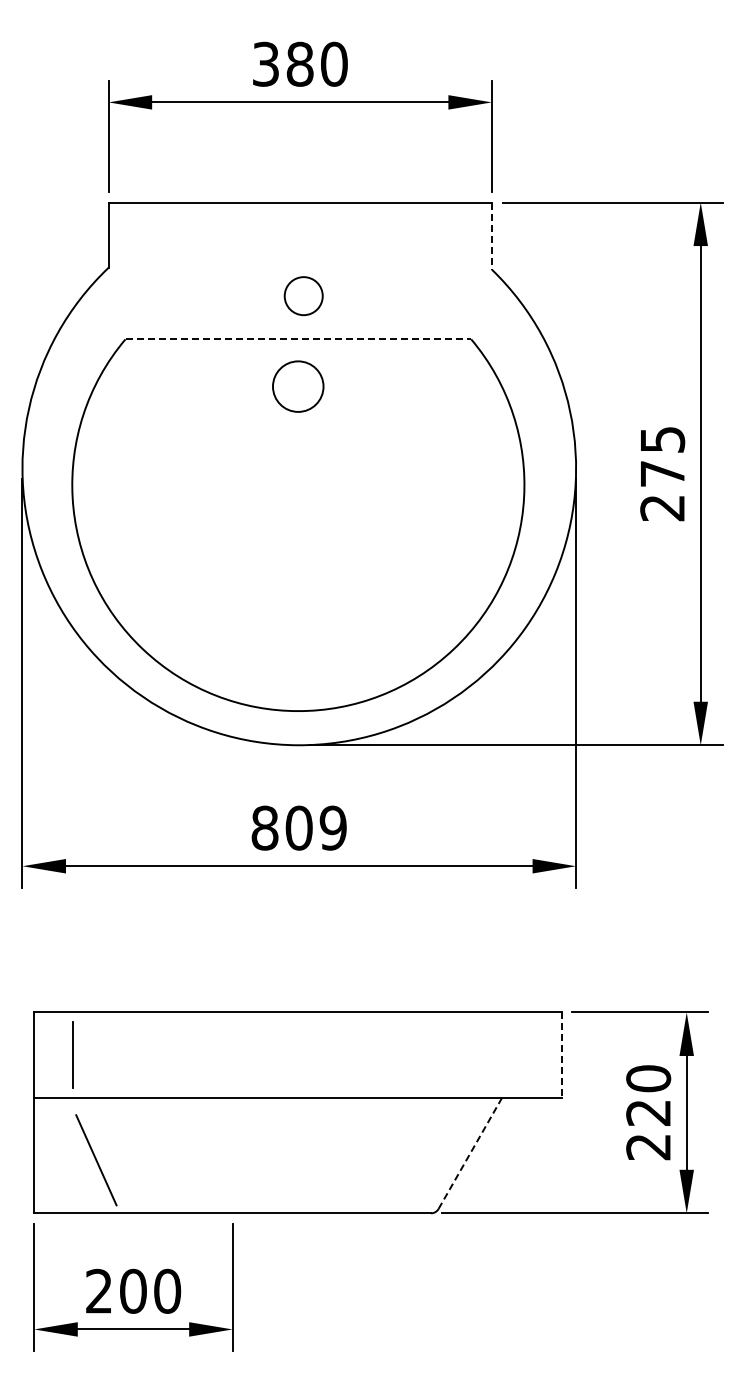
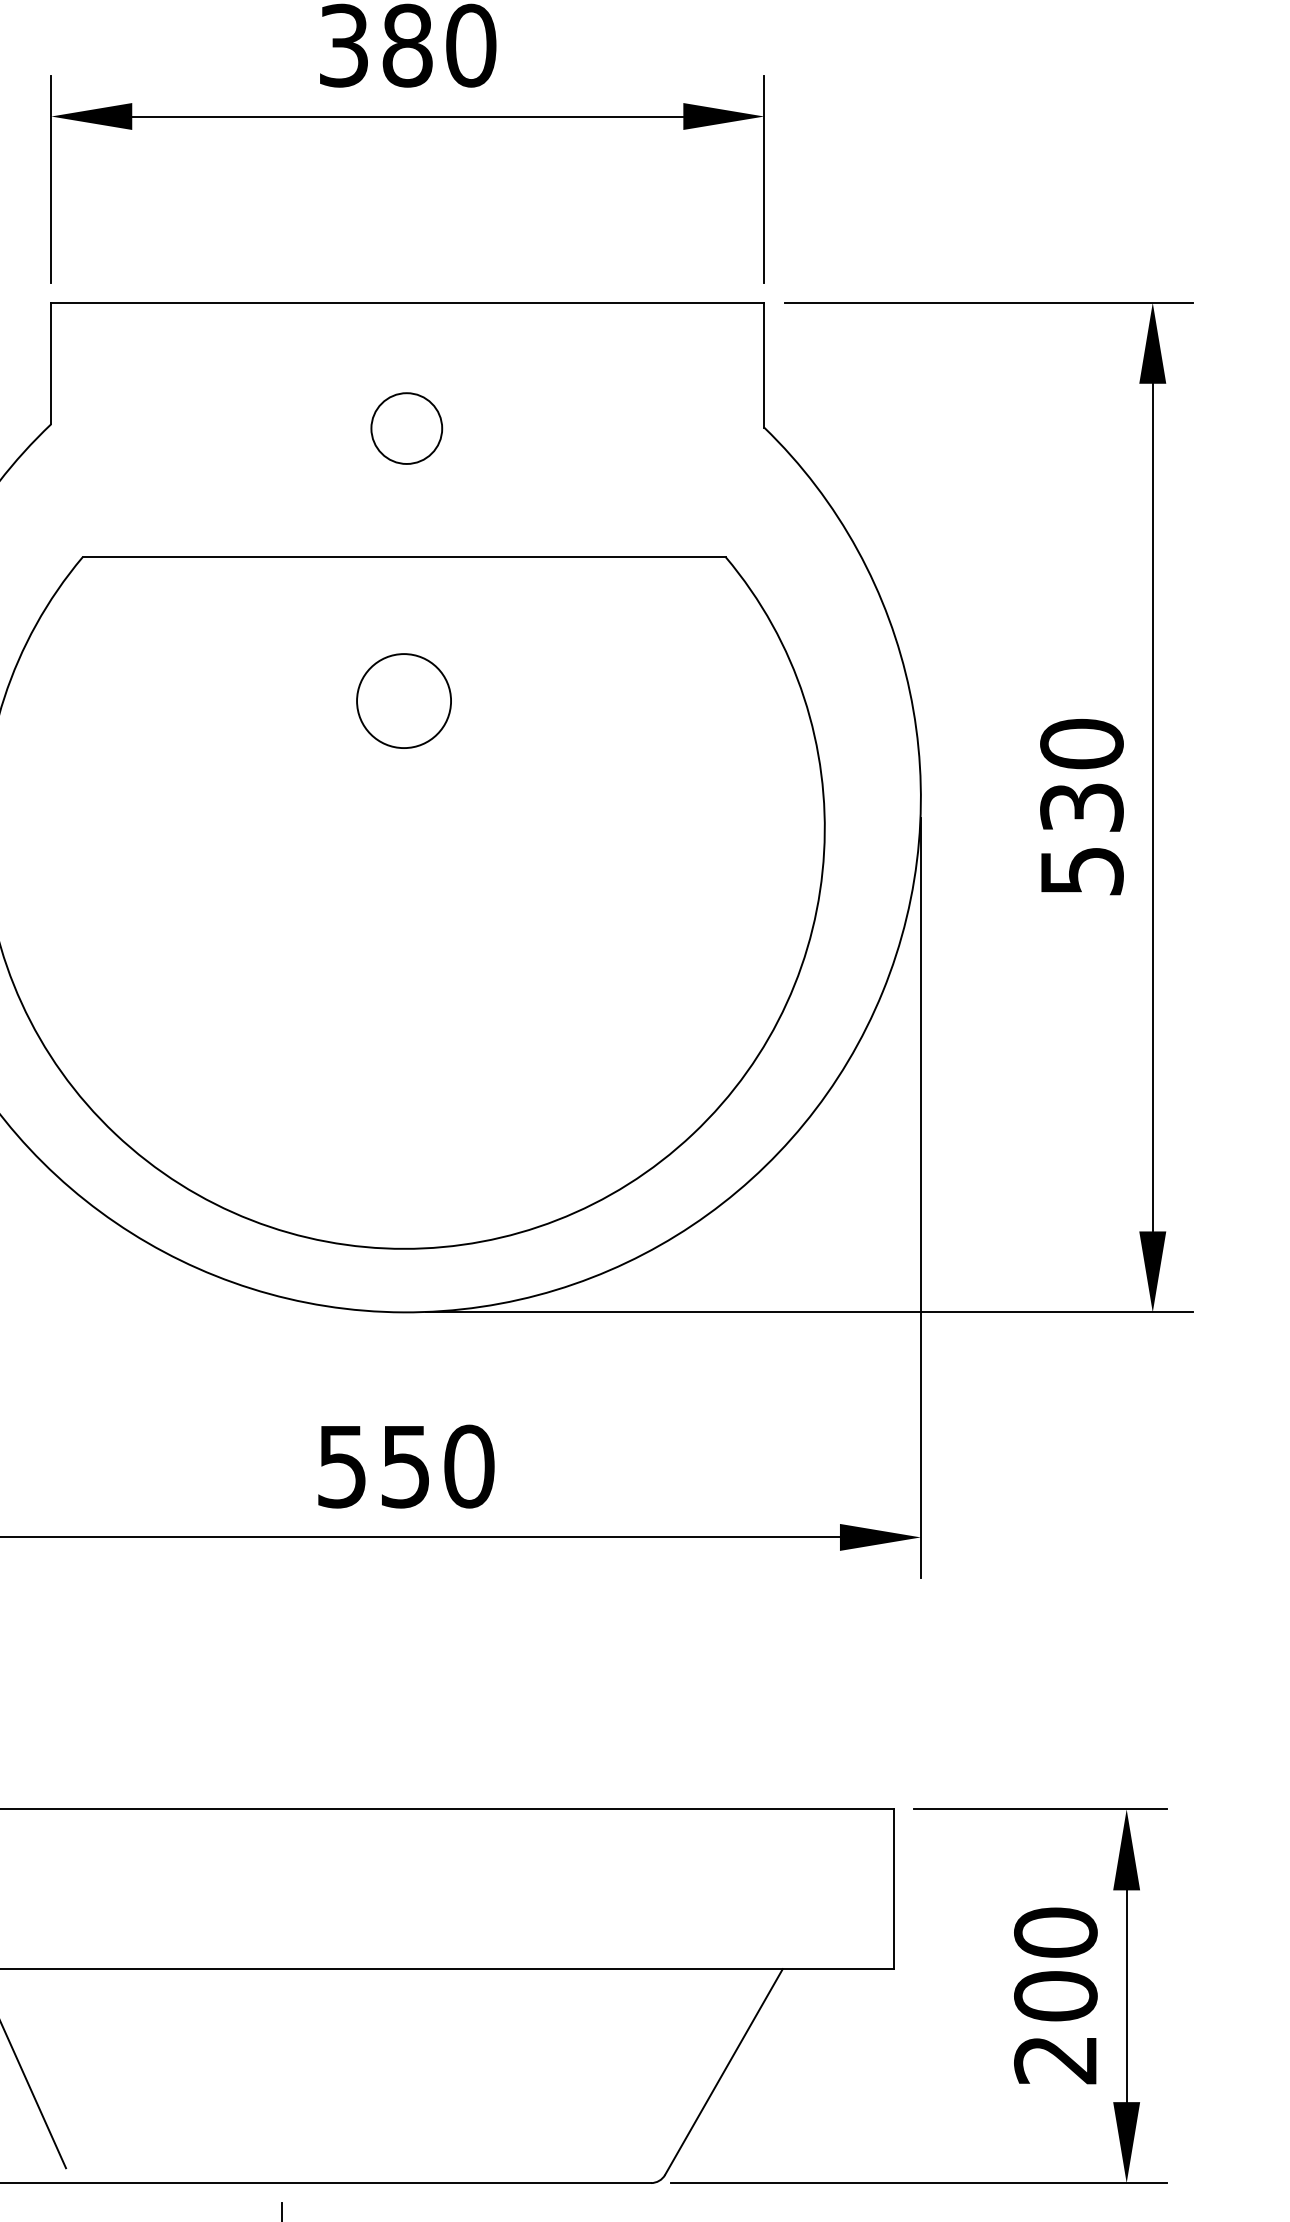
line: (491, 236) -> (763, 365), dashed -> solid
circle: (303, 296) -> (406, 429), moved
line: (298, 339) -> (404, 557), dashed -> solid
circle: (298, 386) -> (404, 700), moved
text: (662, 473) -> (1081, 806), 275 -> 530
text: (298, 827) -> (404, 1465), 809 -> 550
line: (561, 1055) -> (893, 1889), dashed -> solid
text: (648, 1112) -> (1055, 1995), 220 -> 200
line: (470, 1153) -> (724, 2071), dashed -> solid

